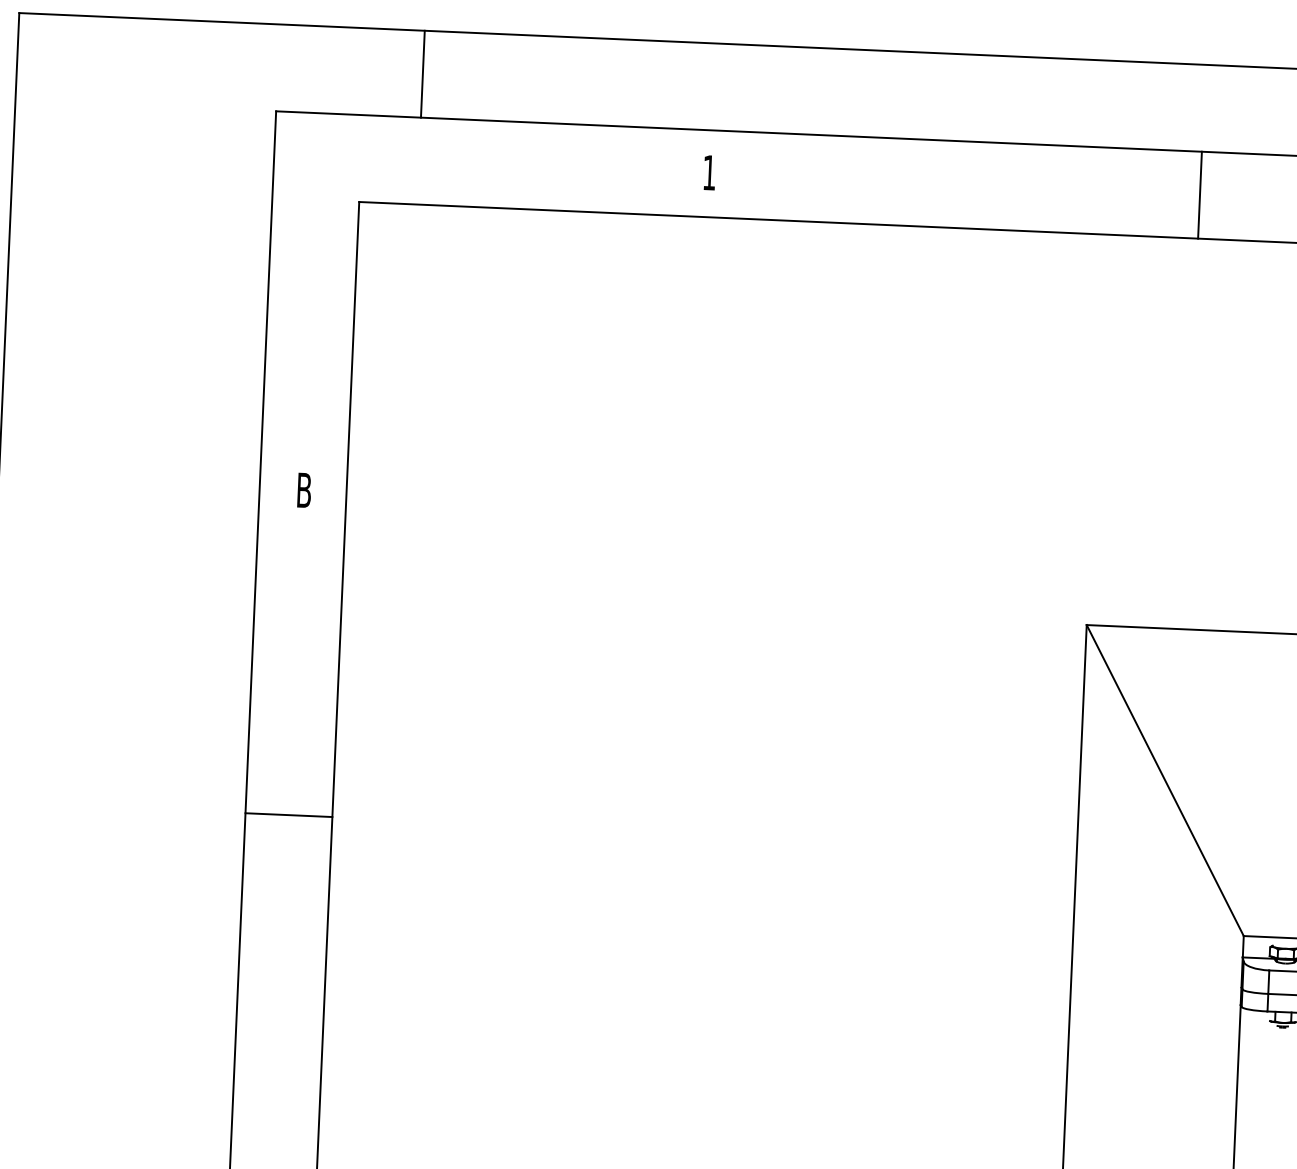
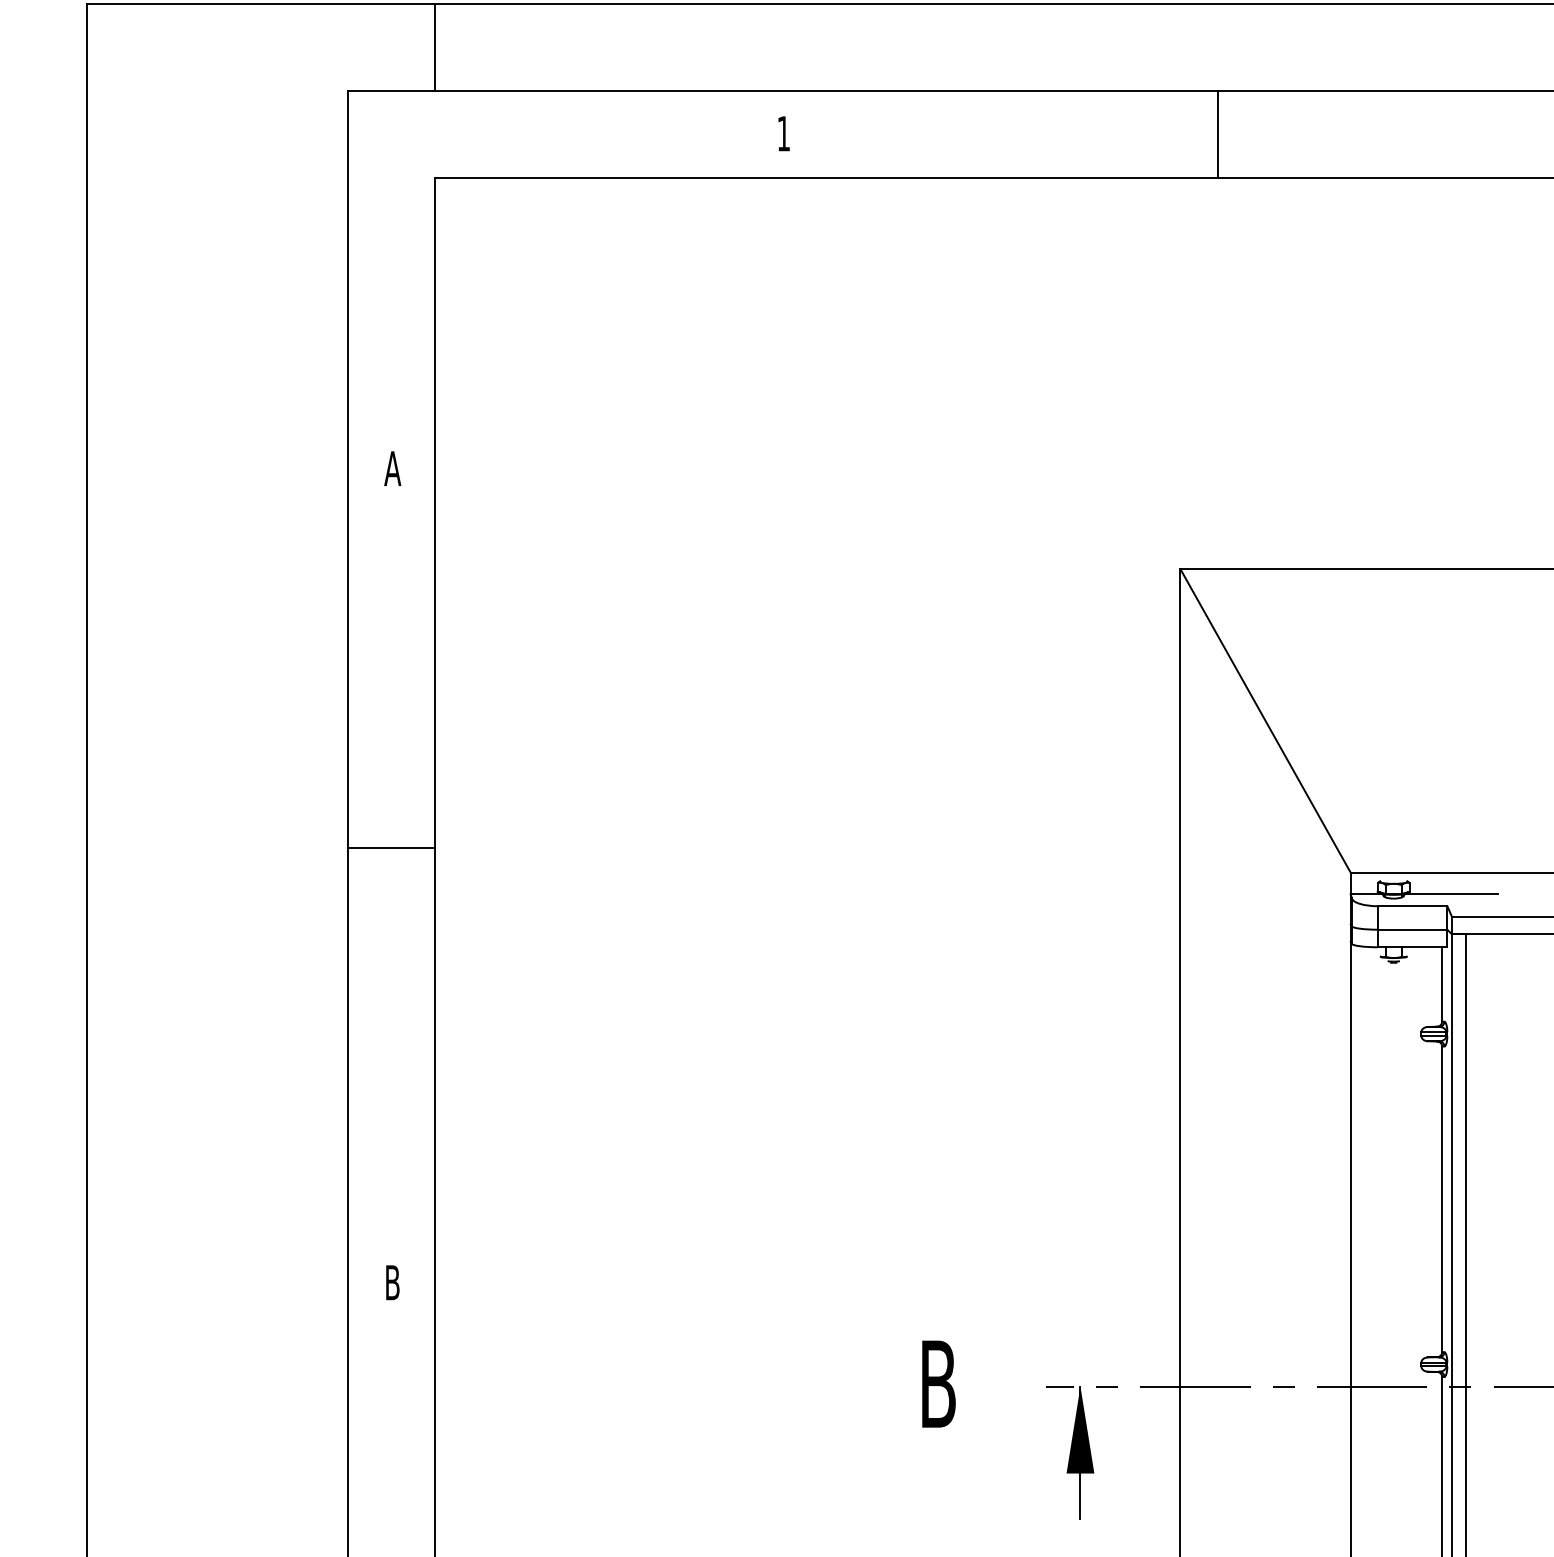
line: (423, 73) -> (435, 47), moved
line: (1199, 194) -> (1217, 134), moved
text: (303, 490) -> (392, 468), B -> A
line: (288, 814) -> (391, 847), moved

